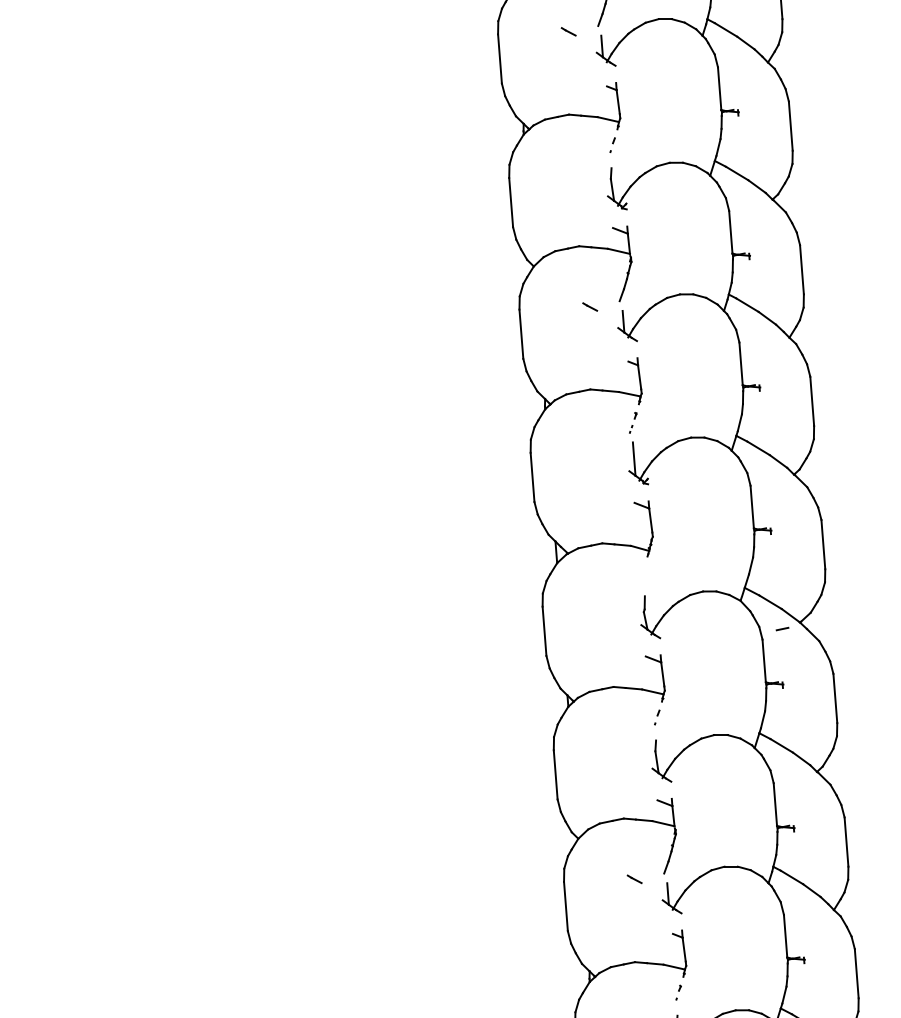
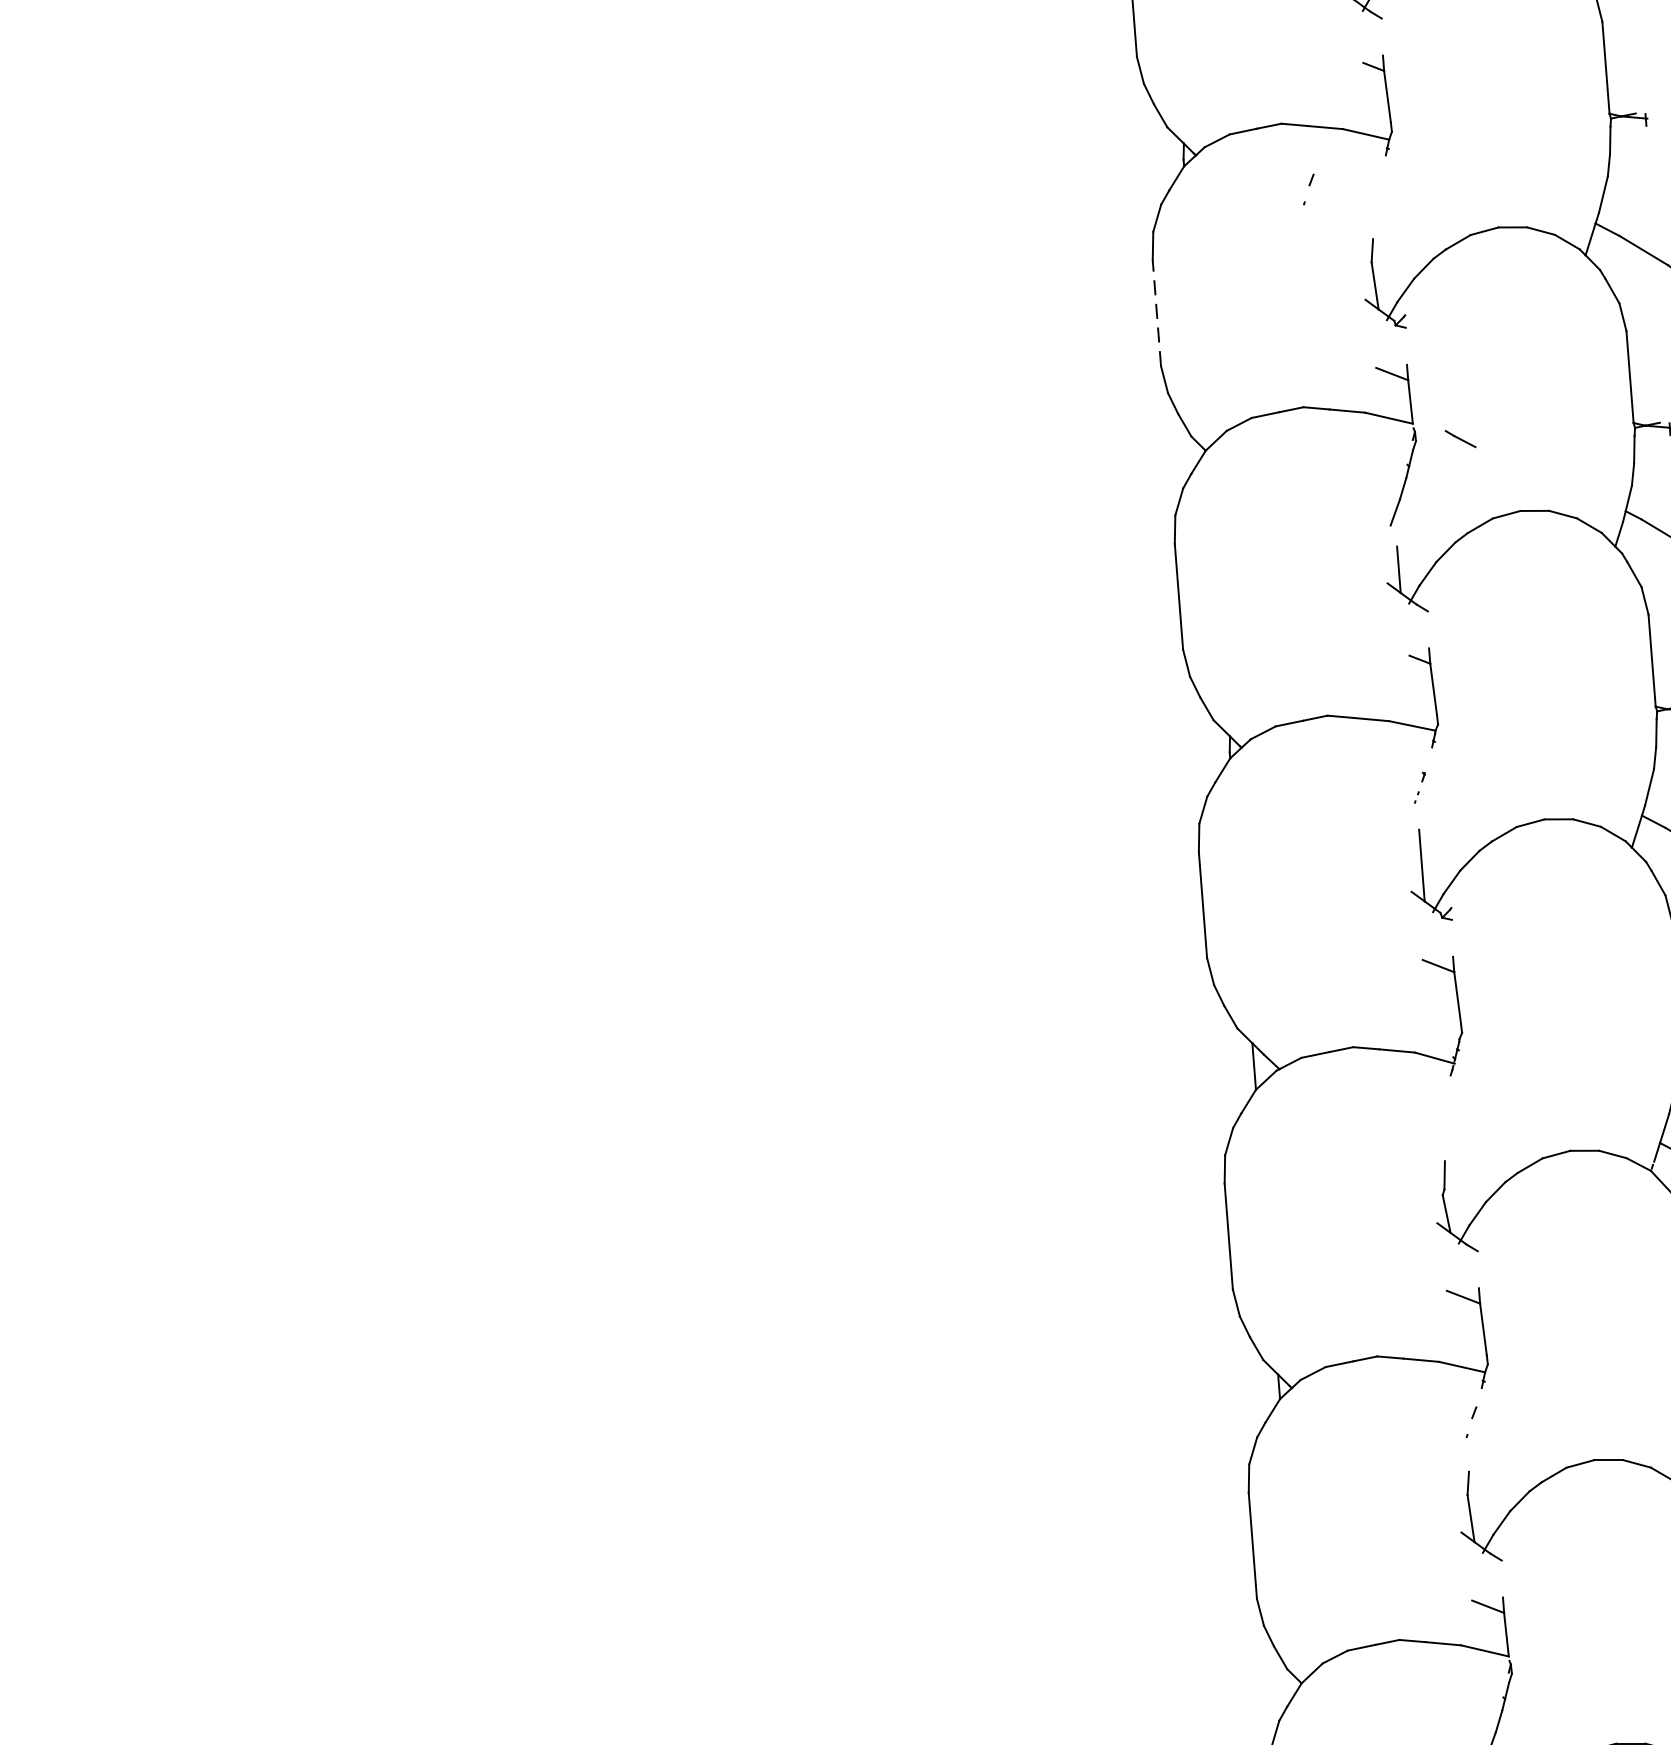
part: (612, 144) -> (1308, 188), moved
line: (511, 202) -> (1157, 312), solid -> dashed
line: (590, 306) -> (1461, 437), moved
part: (633, 422) -> (1420, 786), size x0.7

